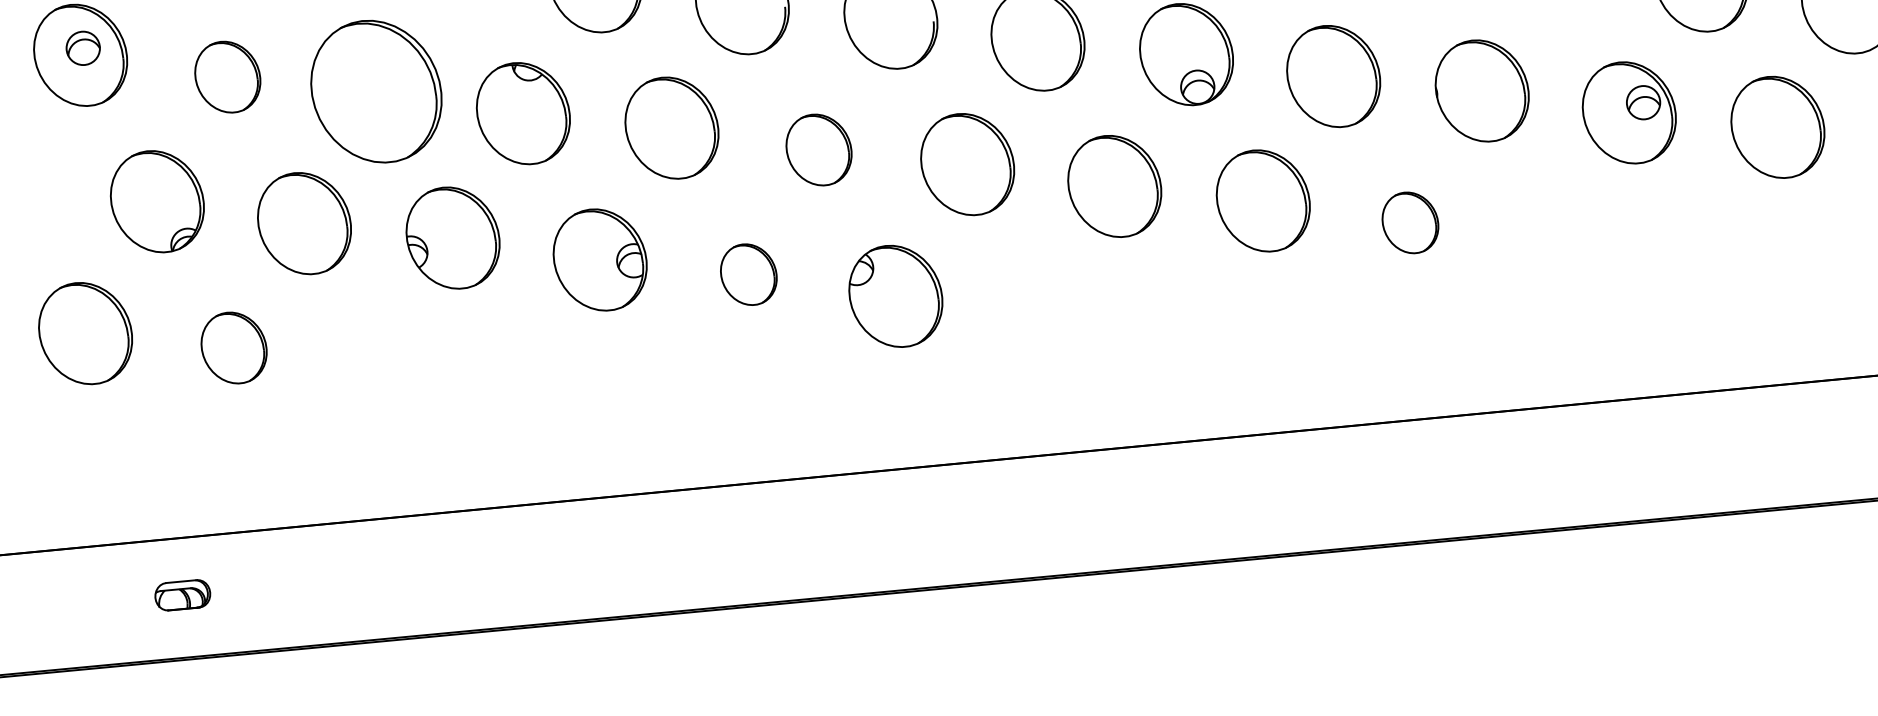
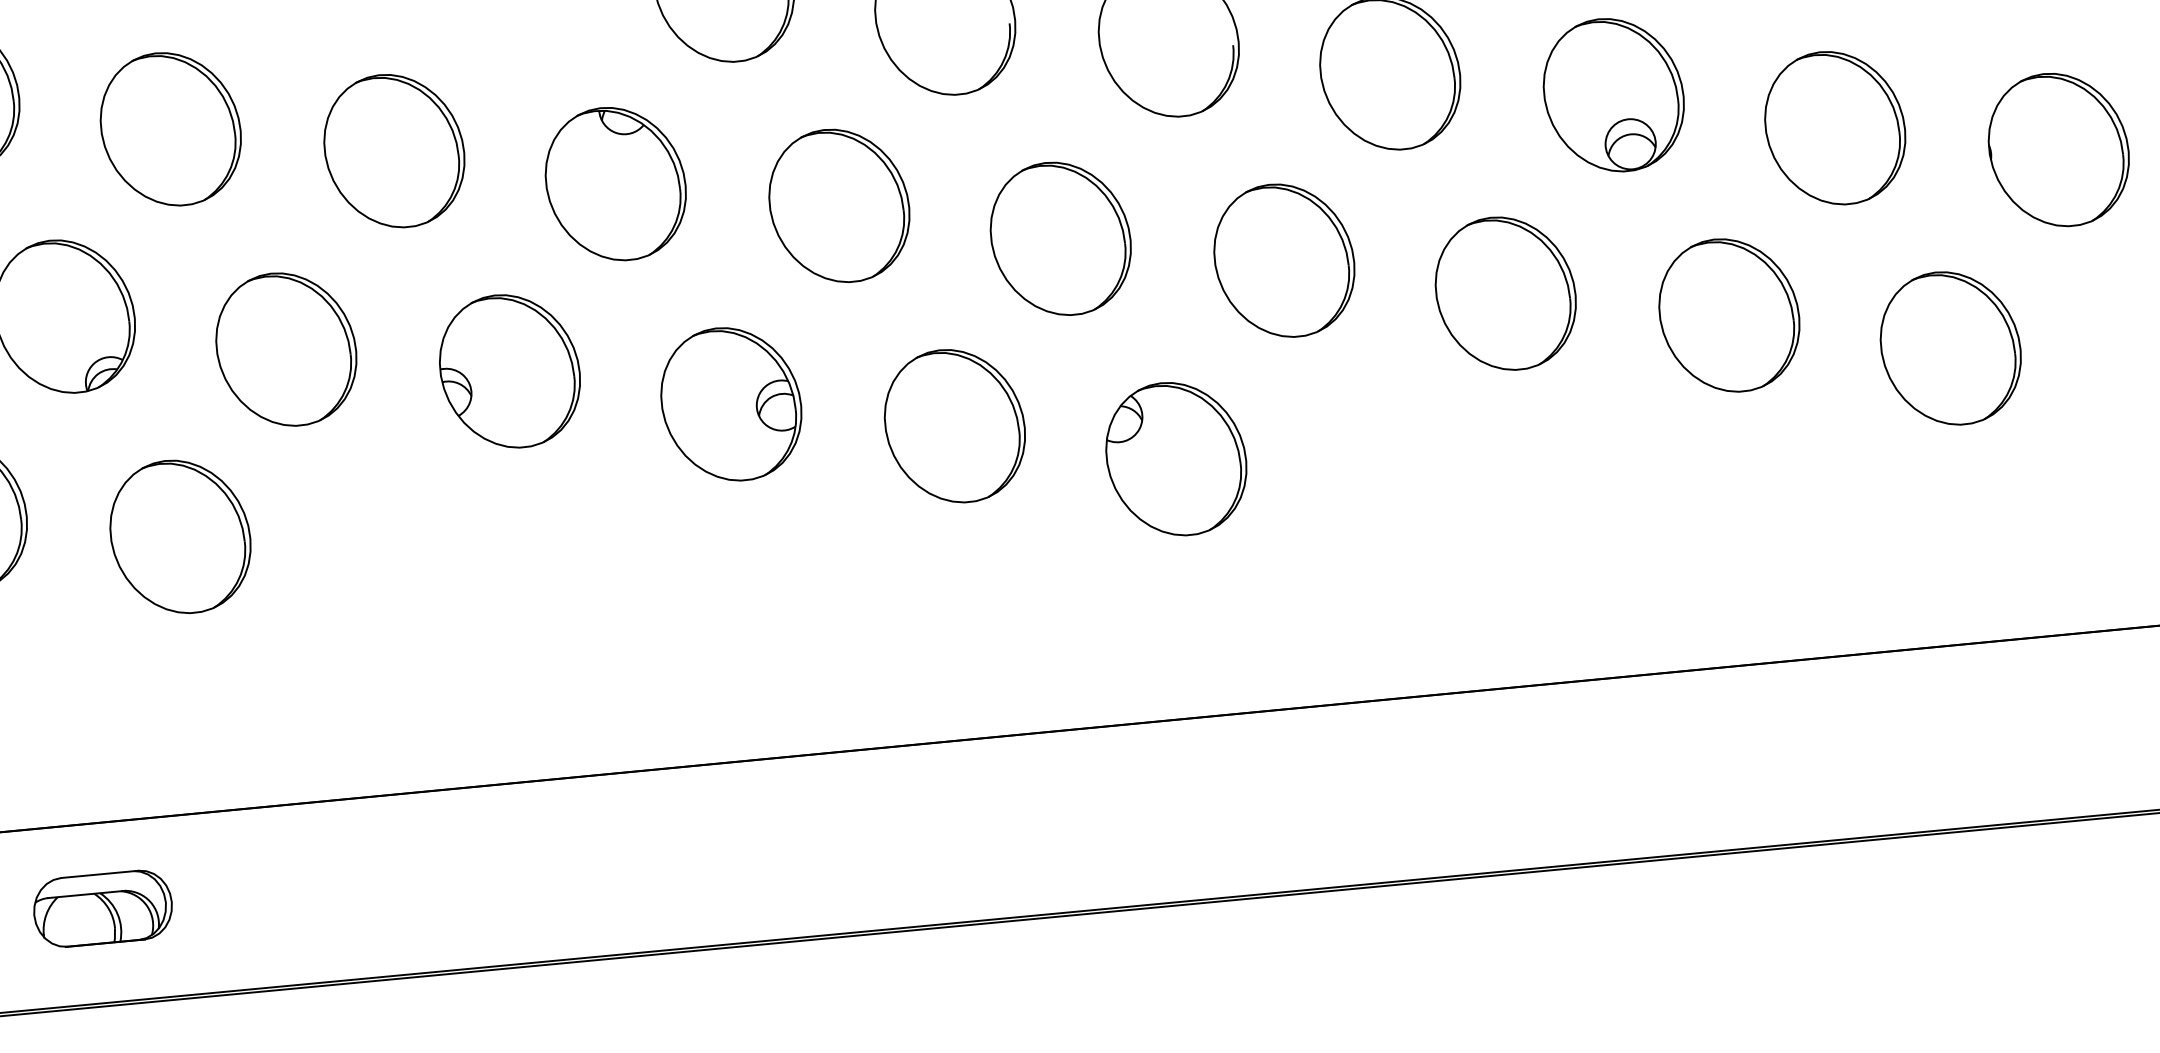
part: (227, 76) -> (170, 128), size x1.43
part: (375, 91) -> (393, 150), size x0.71
part: (818, 149) -> (1059, 238), size x1.43
part: (1410, 222) -> (1950, 347), size x1.67
part: (748, 274) -> (954, 426), size x1.67
part: (233, 347) -> (179, 536), size x1.43
part: (182, 595) -> (102, 909), size x1.67

